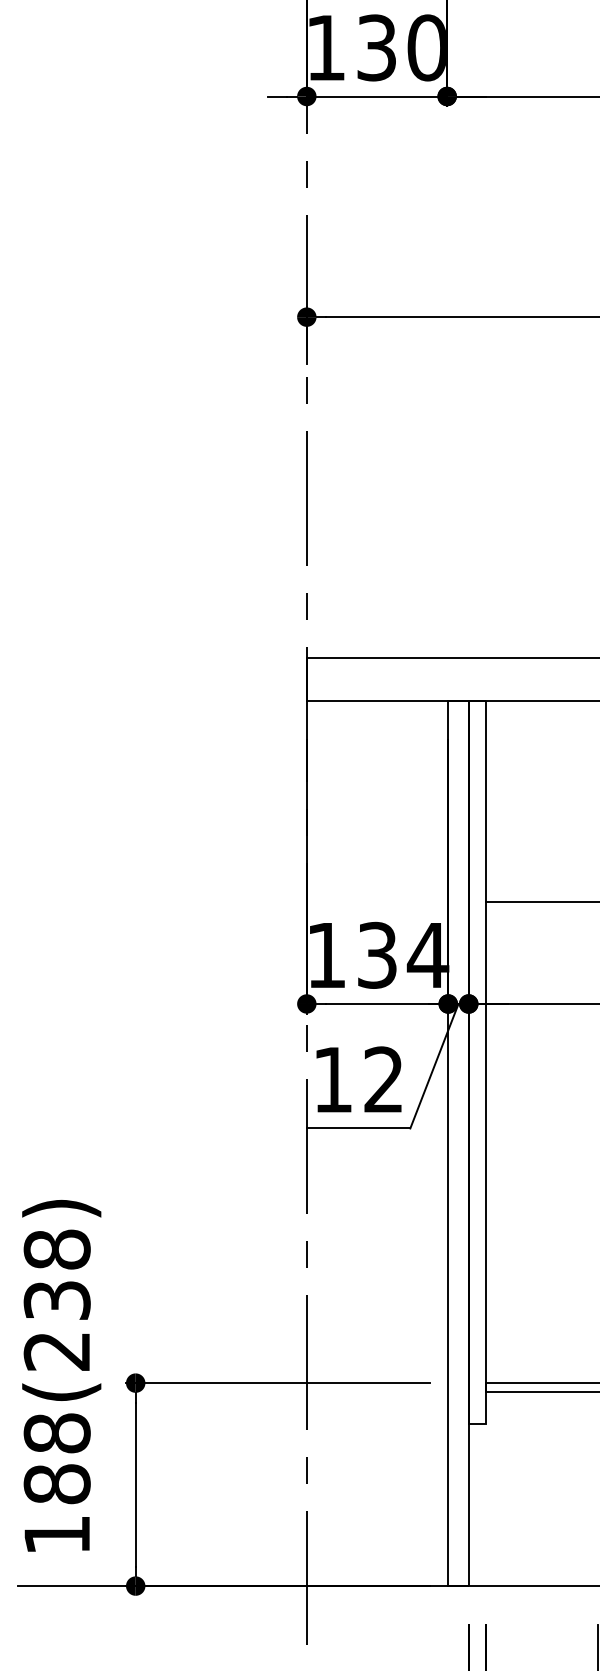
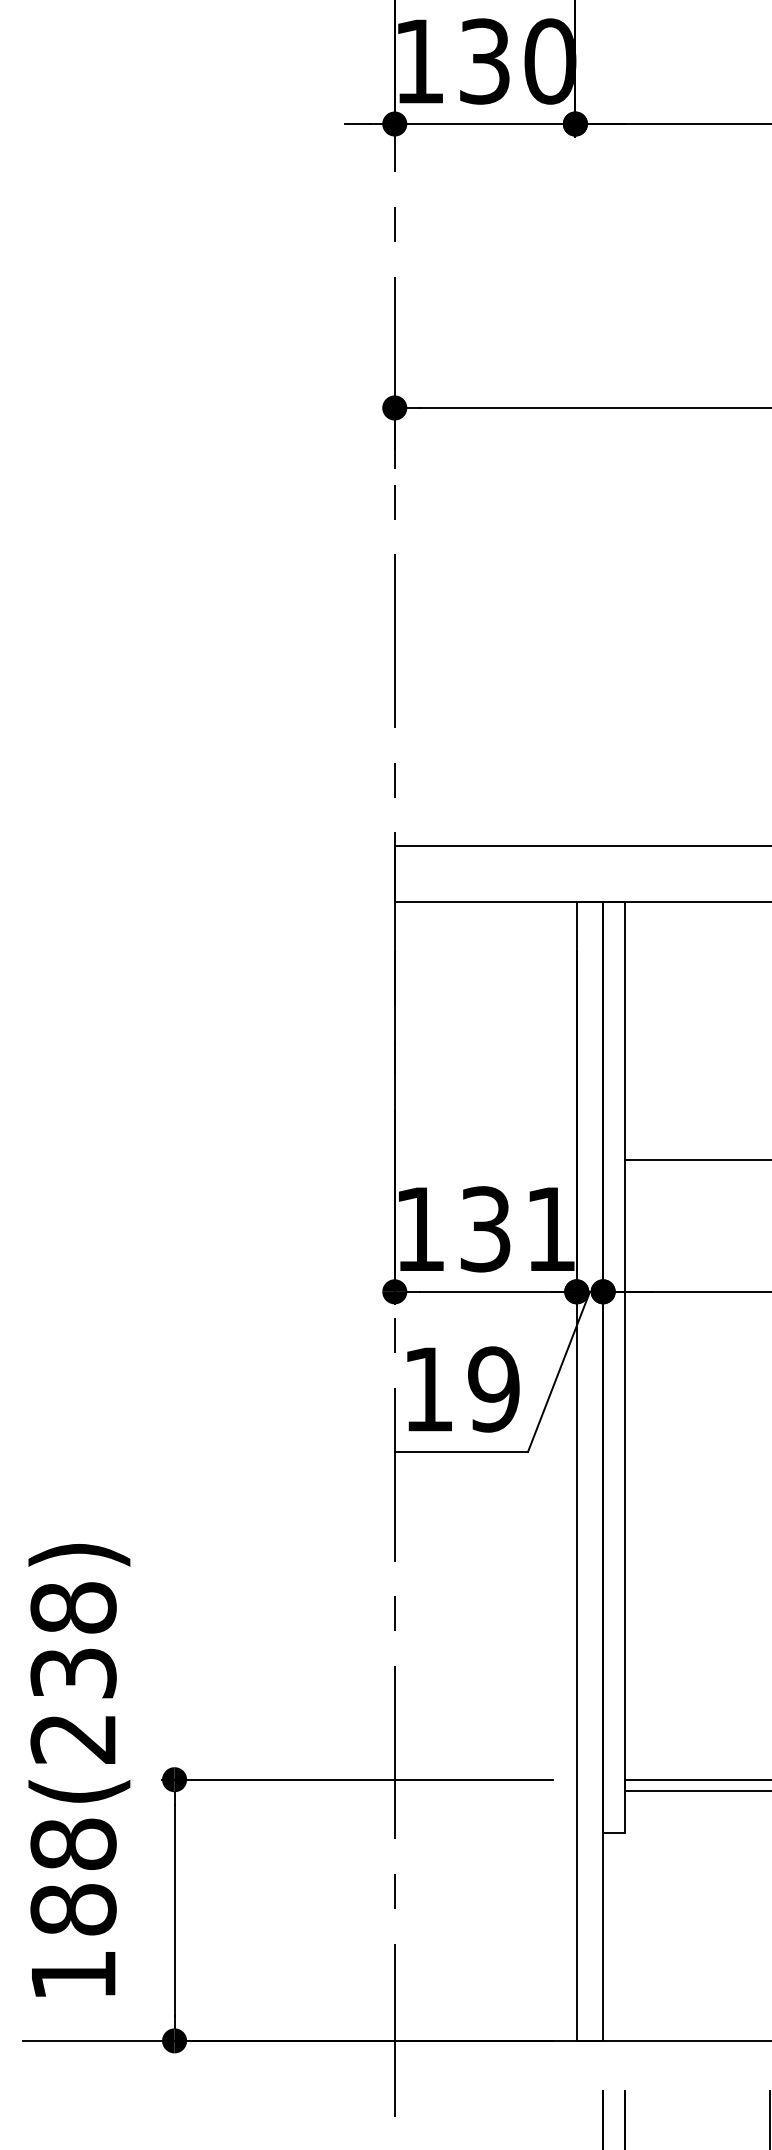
text: (427, 954) -> (550, 1228), 134 -> 131
text: (383, 1079) -> (493, 1389), 12 -> 19

